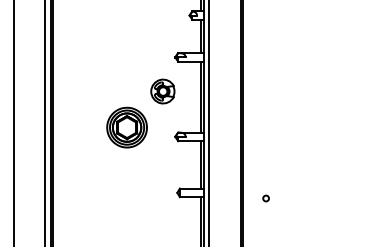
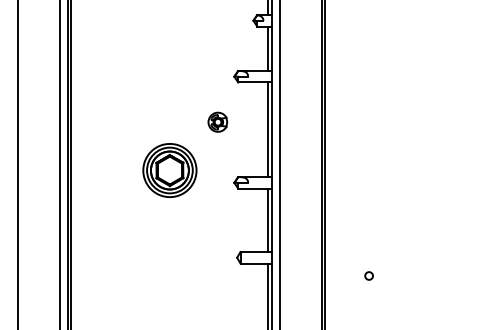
part: (162, 91) -> (217, 122), size x0.6
circle: (265, 198) -> (368, 275), moved

